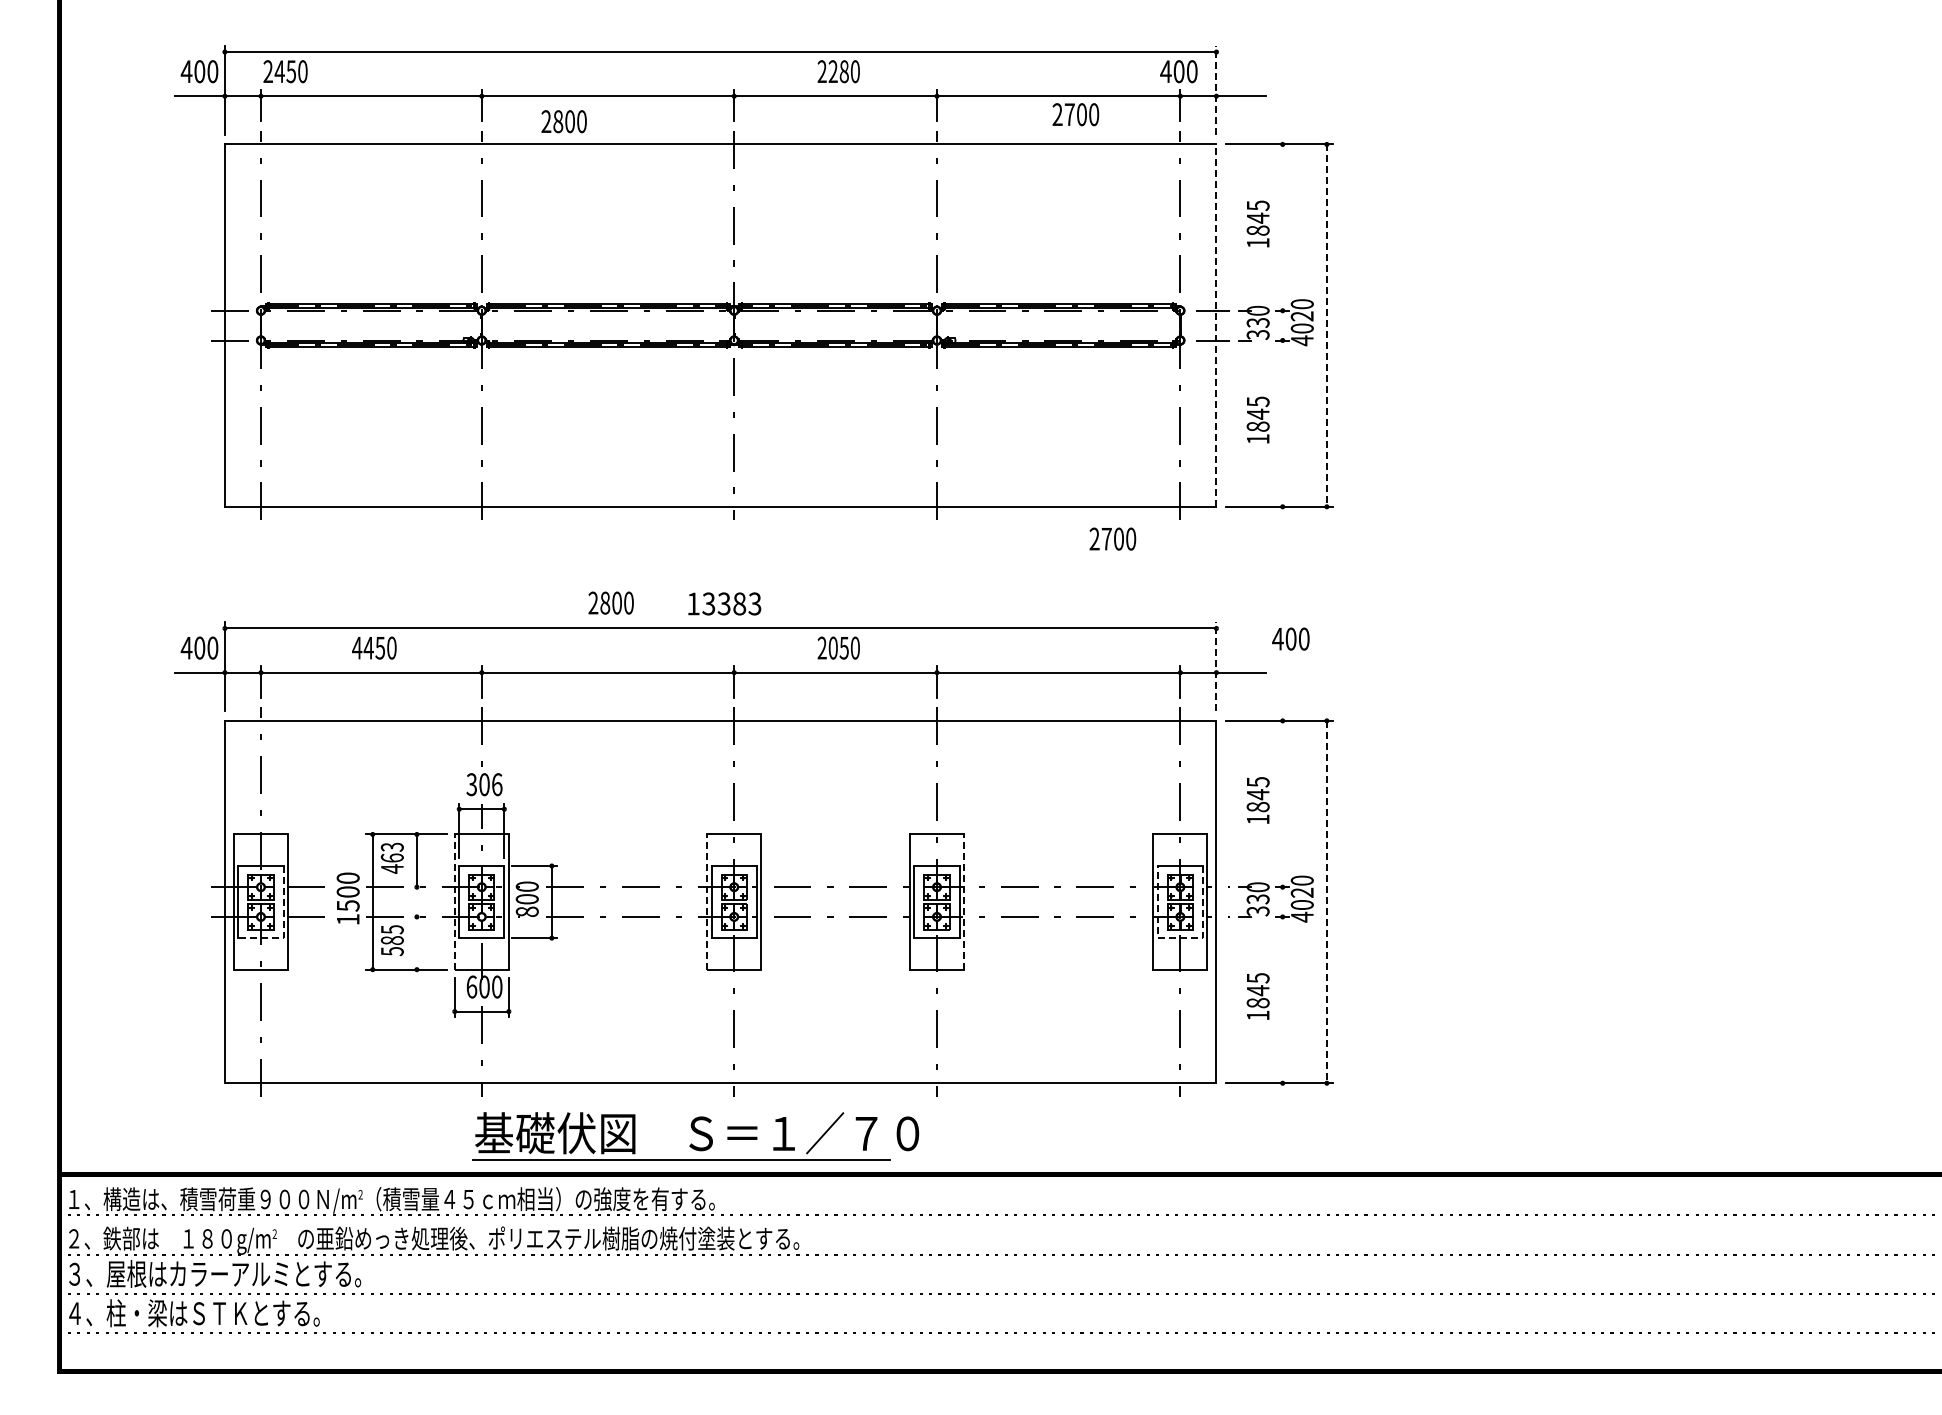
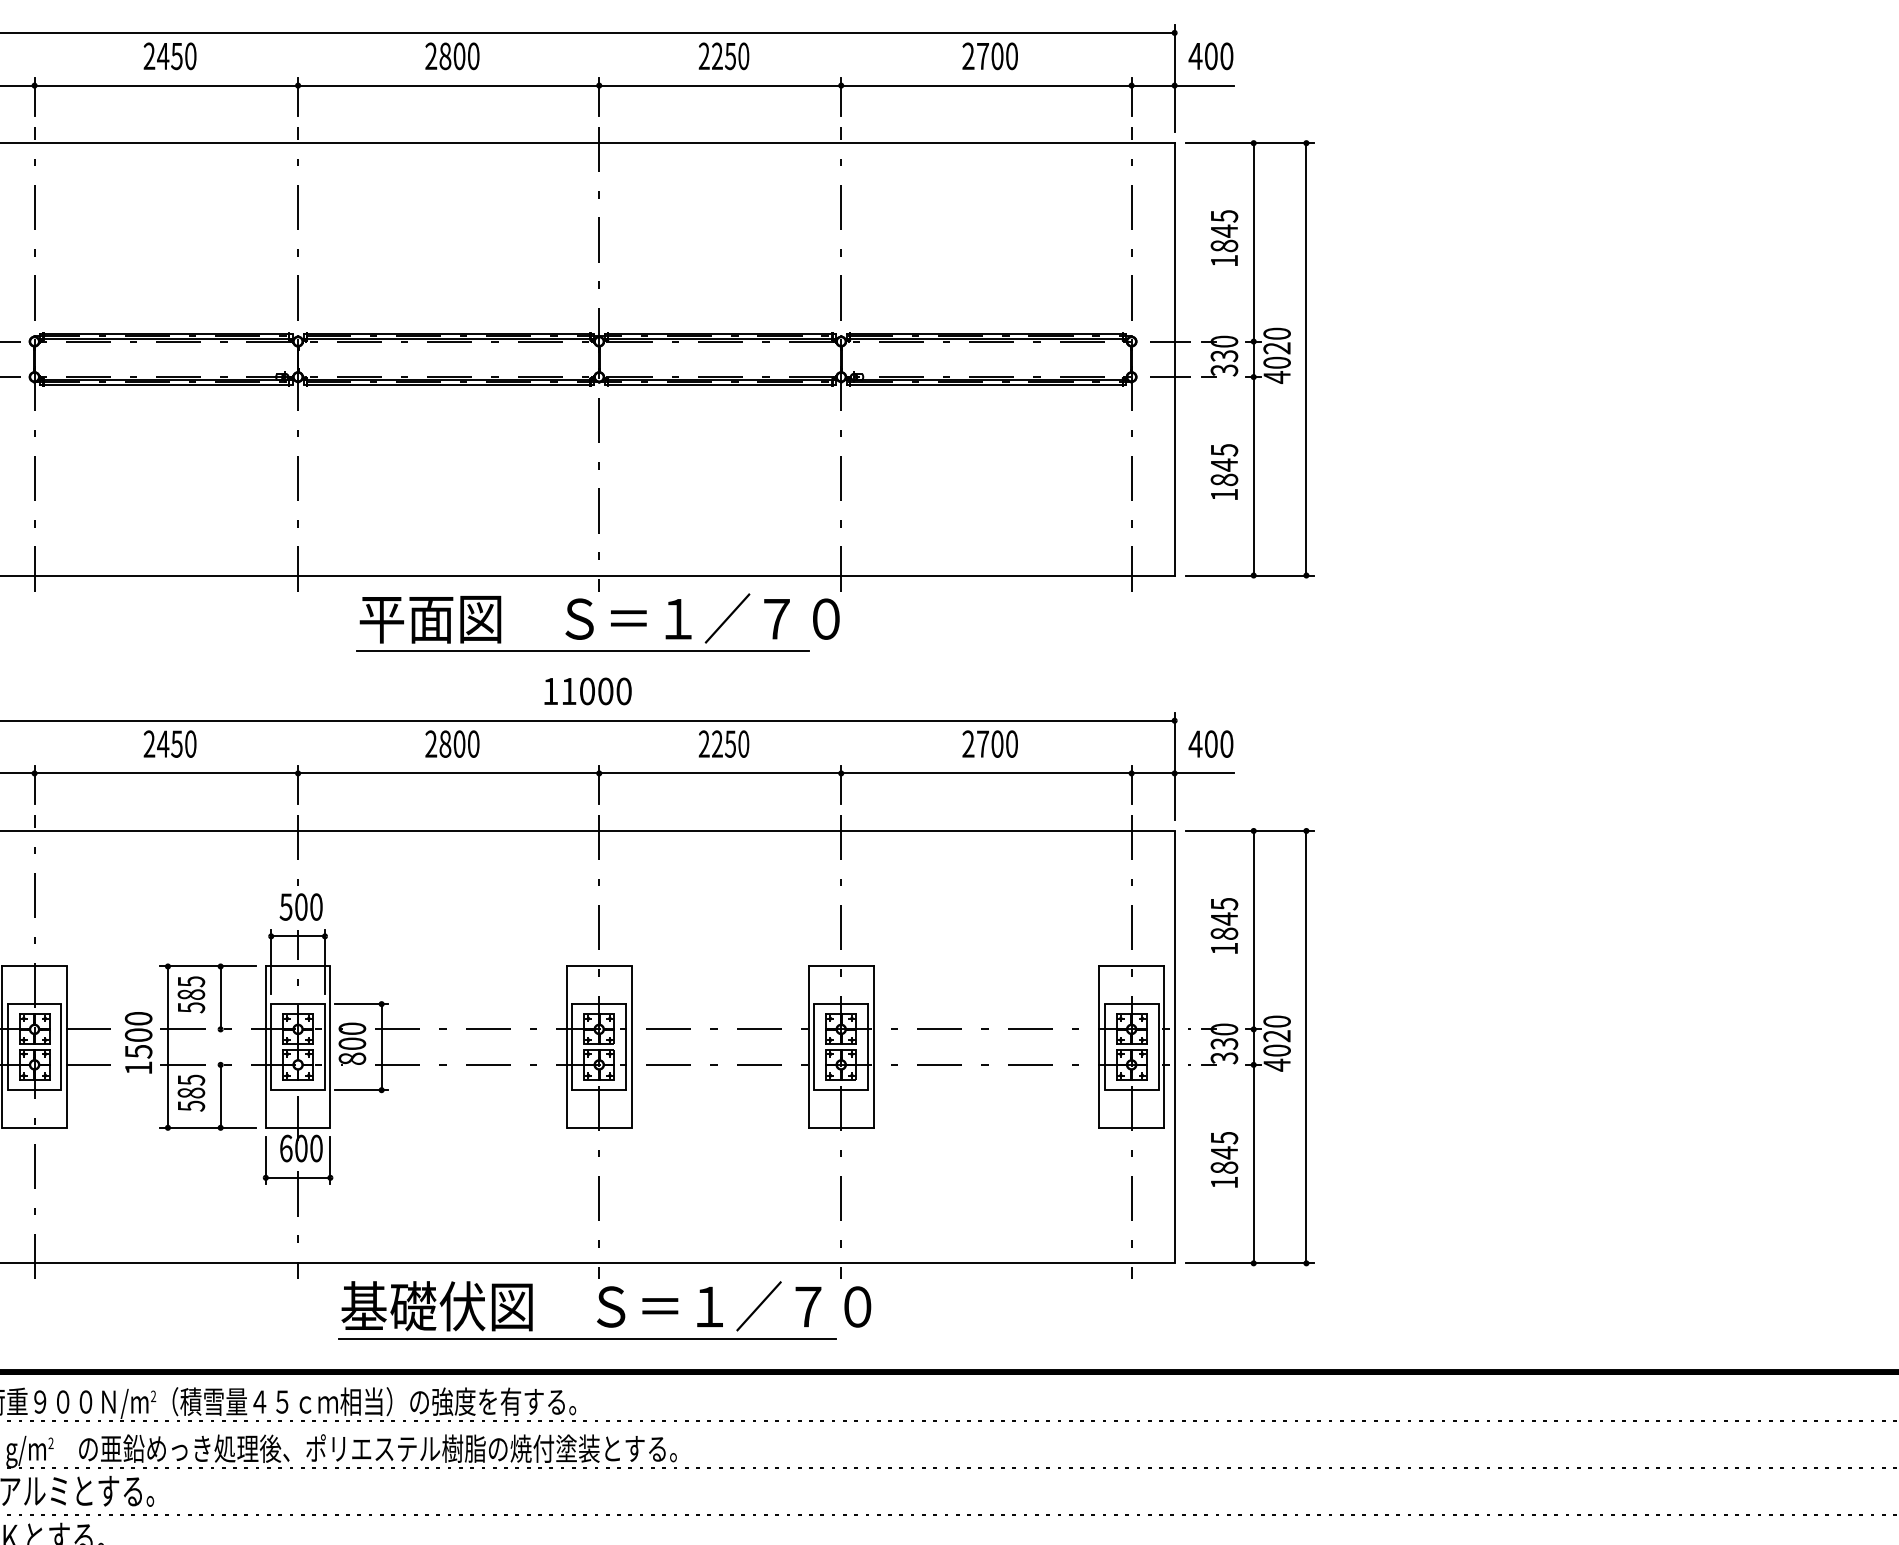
text: (285, 71) -> (170, 56), moved
text: (843, 71) -> (729, 56), 2280 -> 2250
text: (1178, 71) -> (1210, 56), moved
line: (1216, 90) -> (1174, 78), dashed -> solid
text: (1075, 114) -> (989, 56), moved
text: (563, 121) -> (451, 56), moved
line: (1216, 325) -> (1174, 359), dashed -> solid
line: (1282, 325) -> (1253, 359), added
line: (1326, 326) -> (1305, 360), dashed -> solid
text: (1112, 538) -> (989, 743), moved
part: (732, 545) -> (597, 621), added
text: (610, 602) -> (451, 743), moved
text: (731, 603) -> (596, 690), 13383 -> 11000
text: (1290, 638) -> (1210, 743), moved
text: (357, 647) -> (149, 743), 4450 -> 2450
text: (832, 647) -> (716, 743), 2050 -> 2250
line: (1216, 666) -> (1174, 766), dashed -> solid
text: (484, 784) -> (301, 906), 306 -> 500
text: (391, 857) -> (190, 993), 463 -> 585
line: (1282, 901) -> (1253, 1046), added
line: (454, 902) -> (265, 1047), dashed -> solid
line: (707, 902) -> (567, 1047), dashed -> solid
line: (964, 902) -> (874, 1047), dashed -> solid
line: (1326, 902) -> (1305, 1047), dashed -> solid
line: (283, 925) -> (61, 1075), dashed -> solid
line: (1180, 938) -> (1131, 1090), dashed -> solid
line: (416, 942) -> (220, 1095), added
part: (695, 1136) -> (604, 1310), moved

